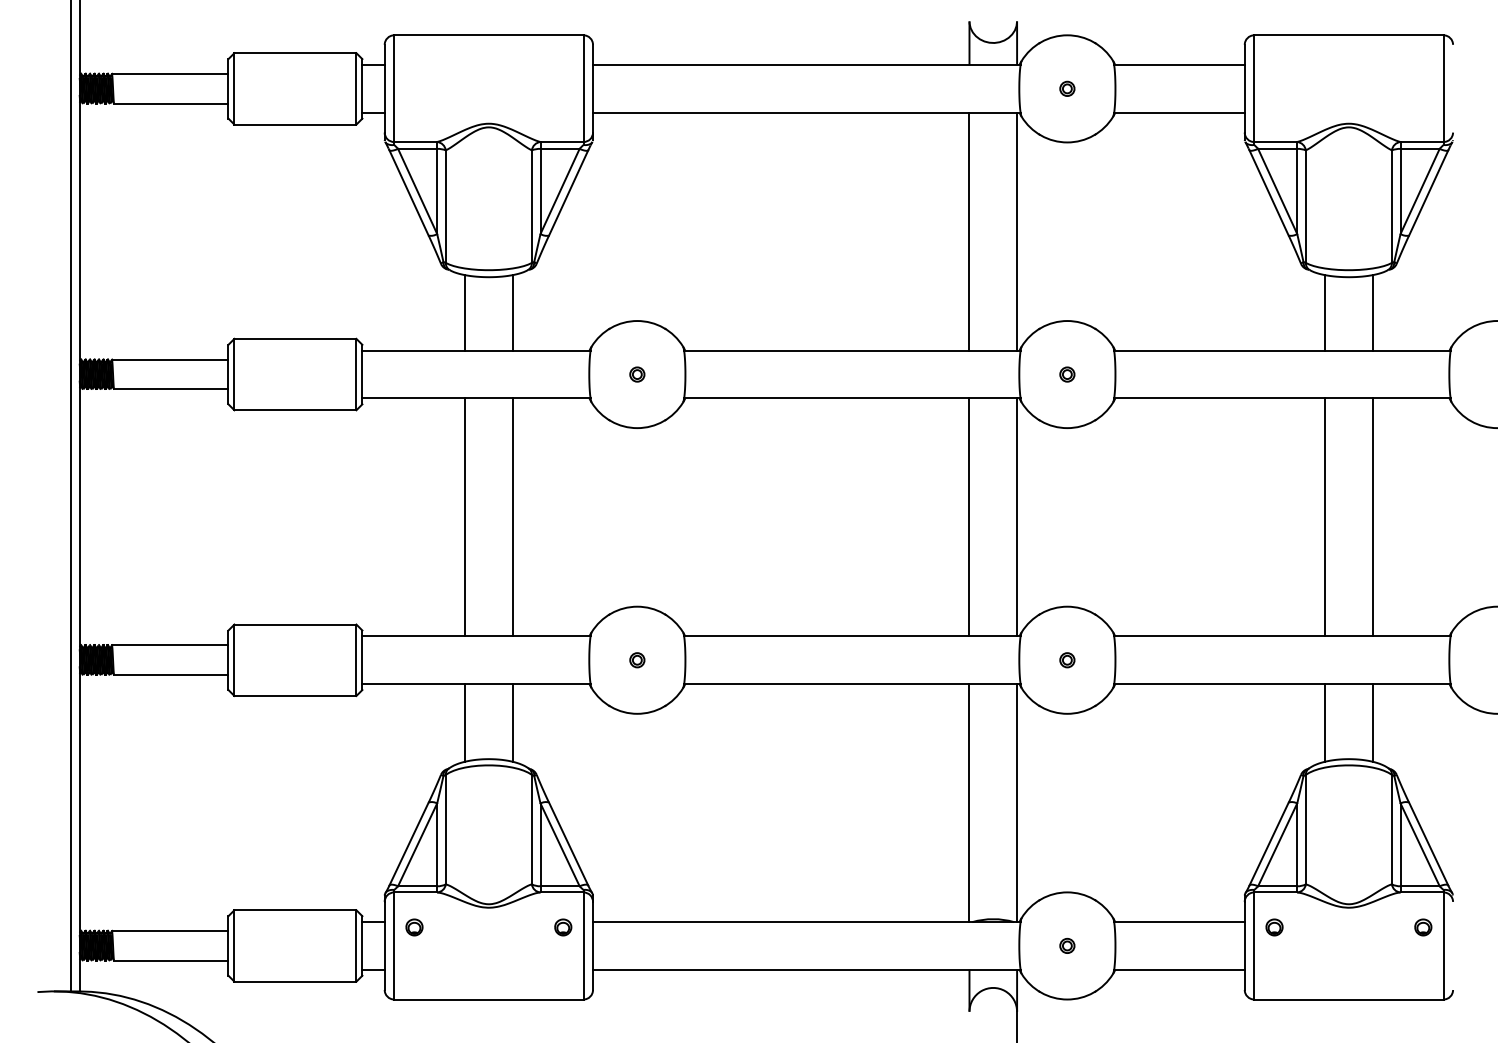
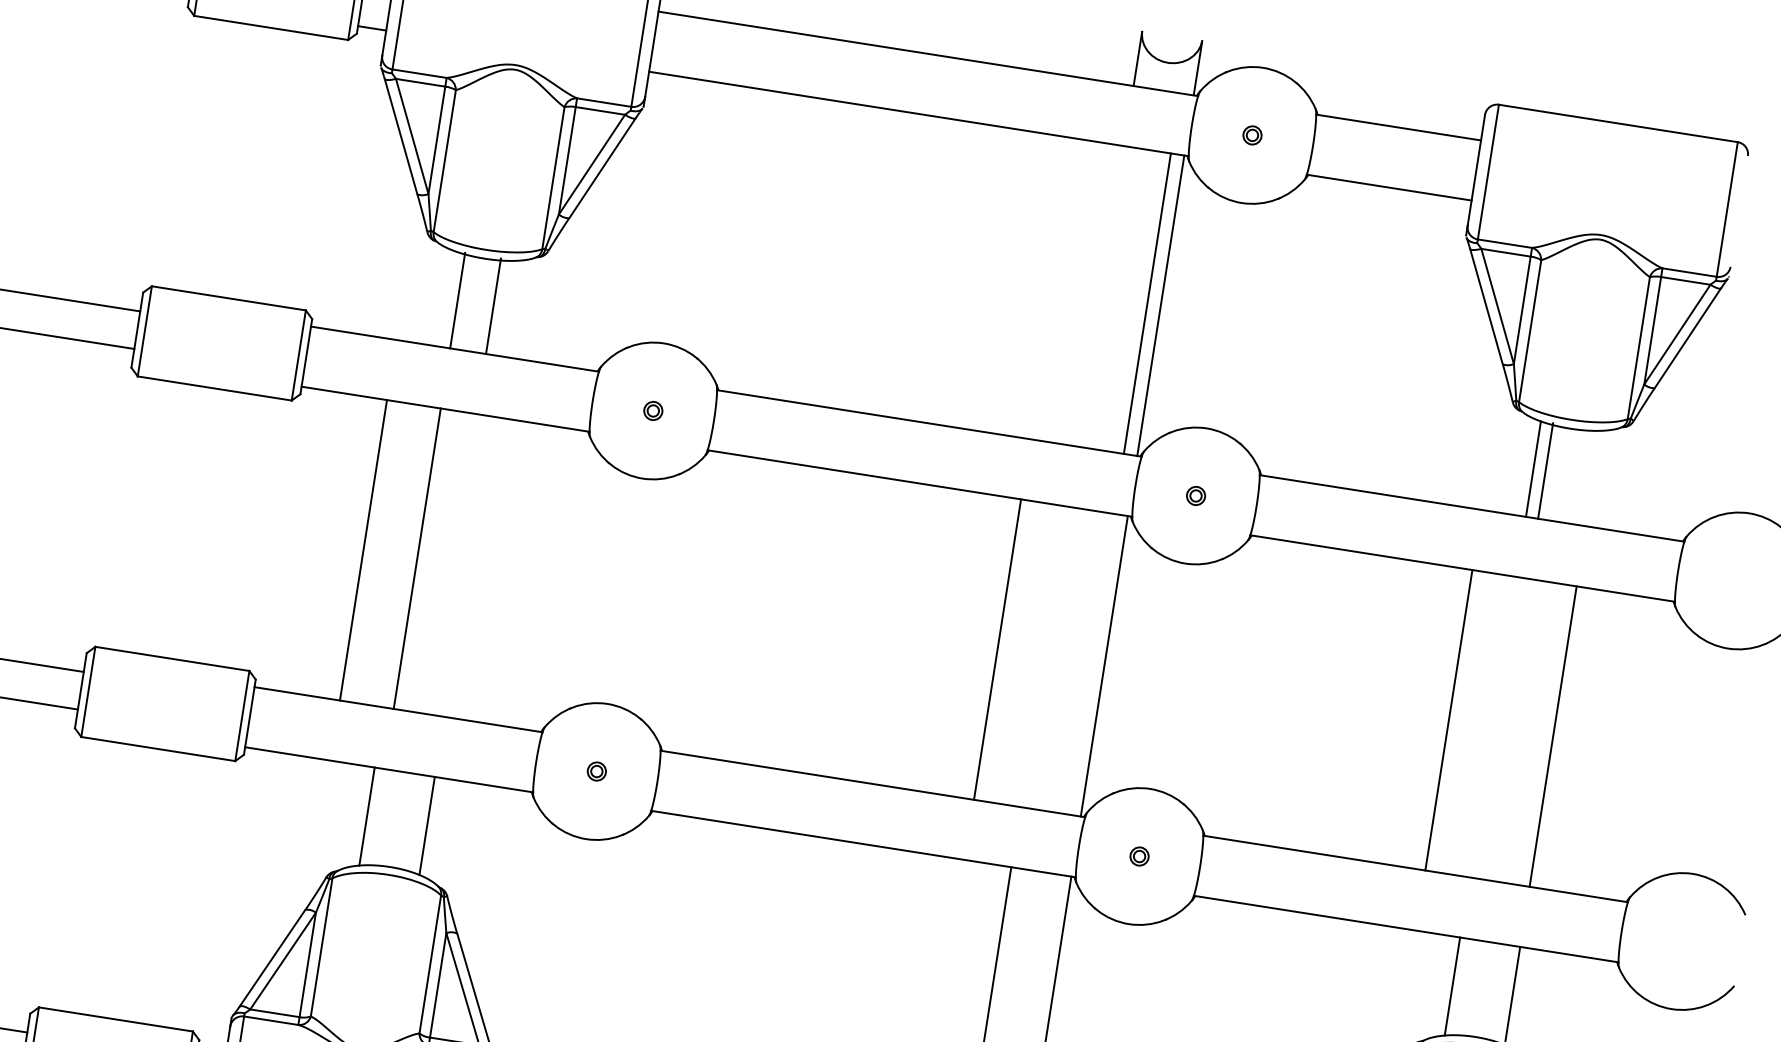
line: (969, 231) -> (1147, 303), moved
line: (465, 312) -> (494, 305), moved
line: (512, 312) -> (457, 300), moved
line: (1372, 312) -> (1545, 470), moved
line: (465, 517) -> (364, 550), moved
line: (512, 517) -> (417, 558), moved
line: (969, 517) -> (997, 649), moved
line: (1325, 517) -> (1449, 720), moved

